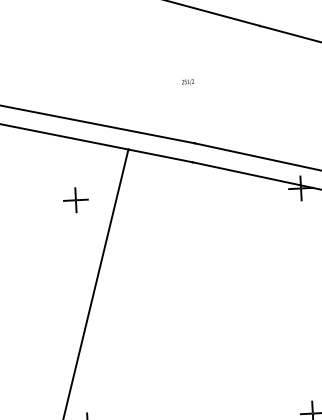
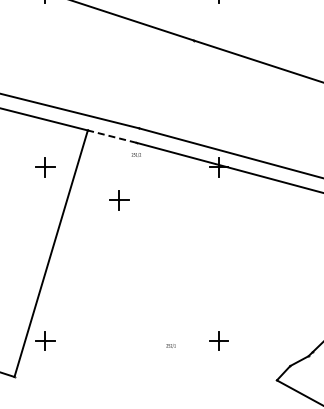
text: (186, 81) -> (135, 154), moved
line: (159, 155) -> (111, 136), solid -> dashed
part: (174, 238) -> (119, 200), added

